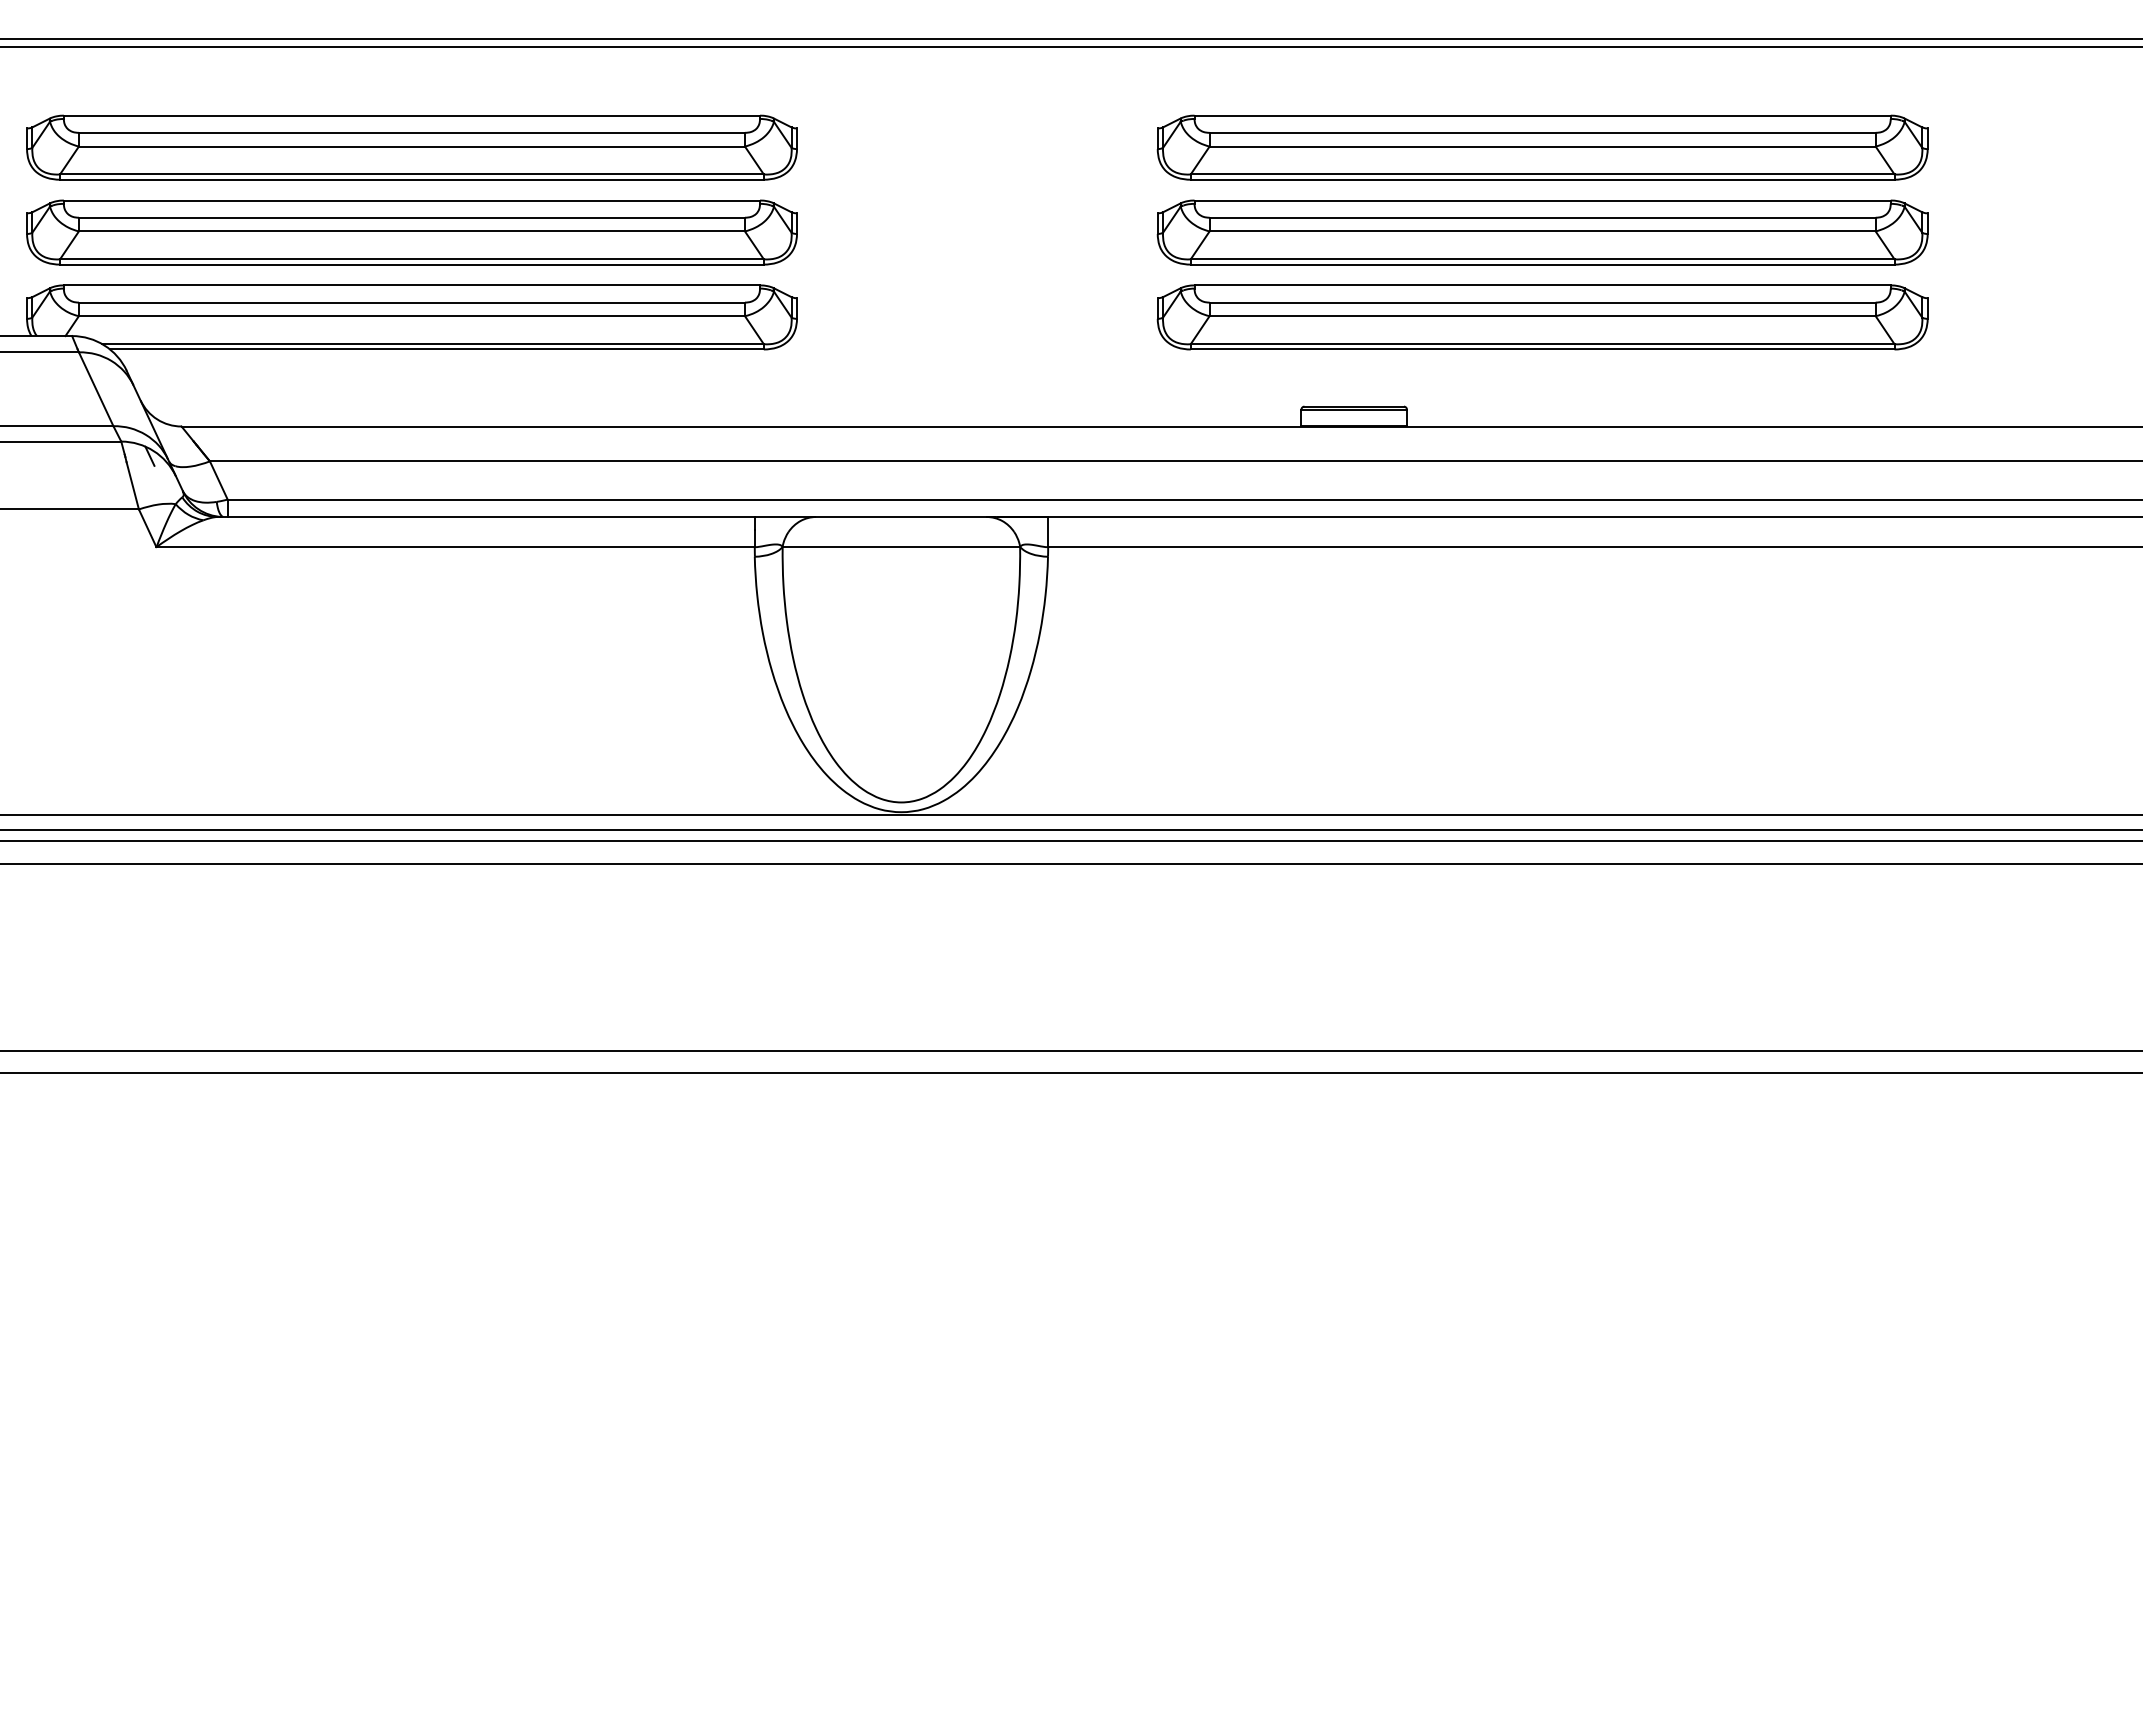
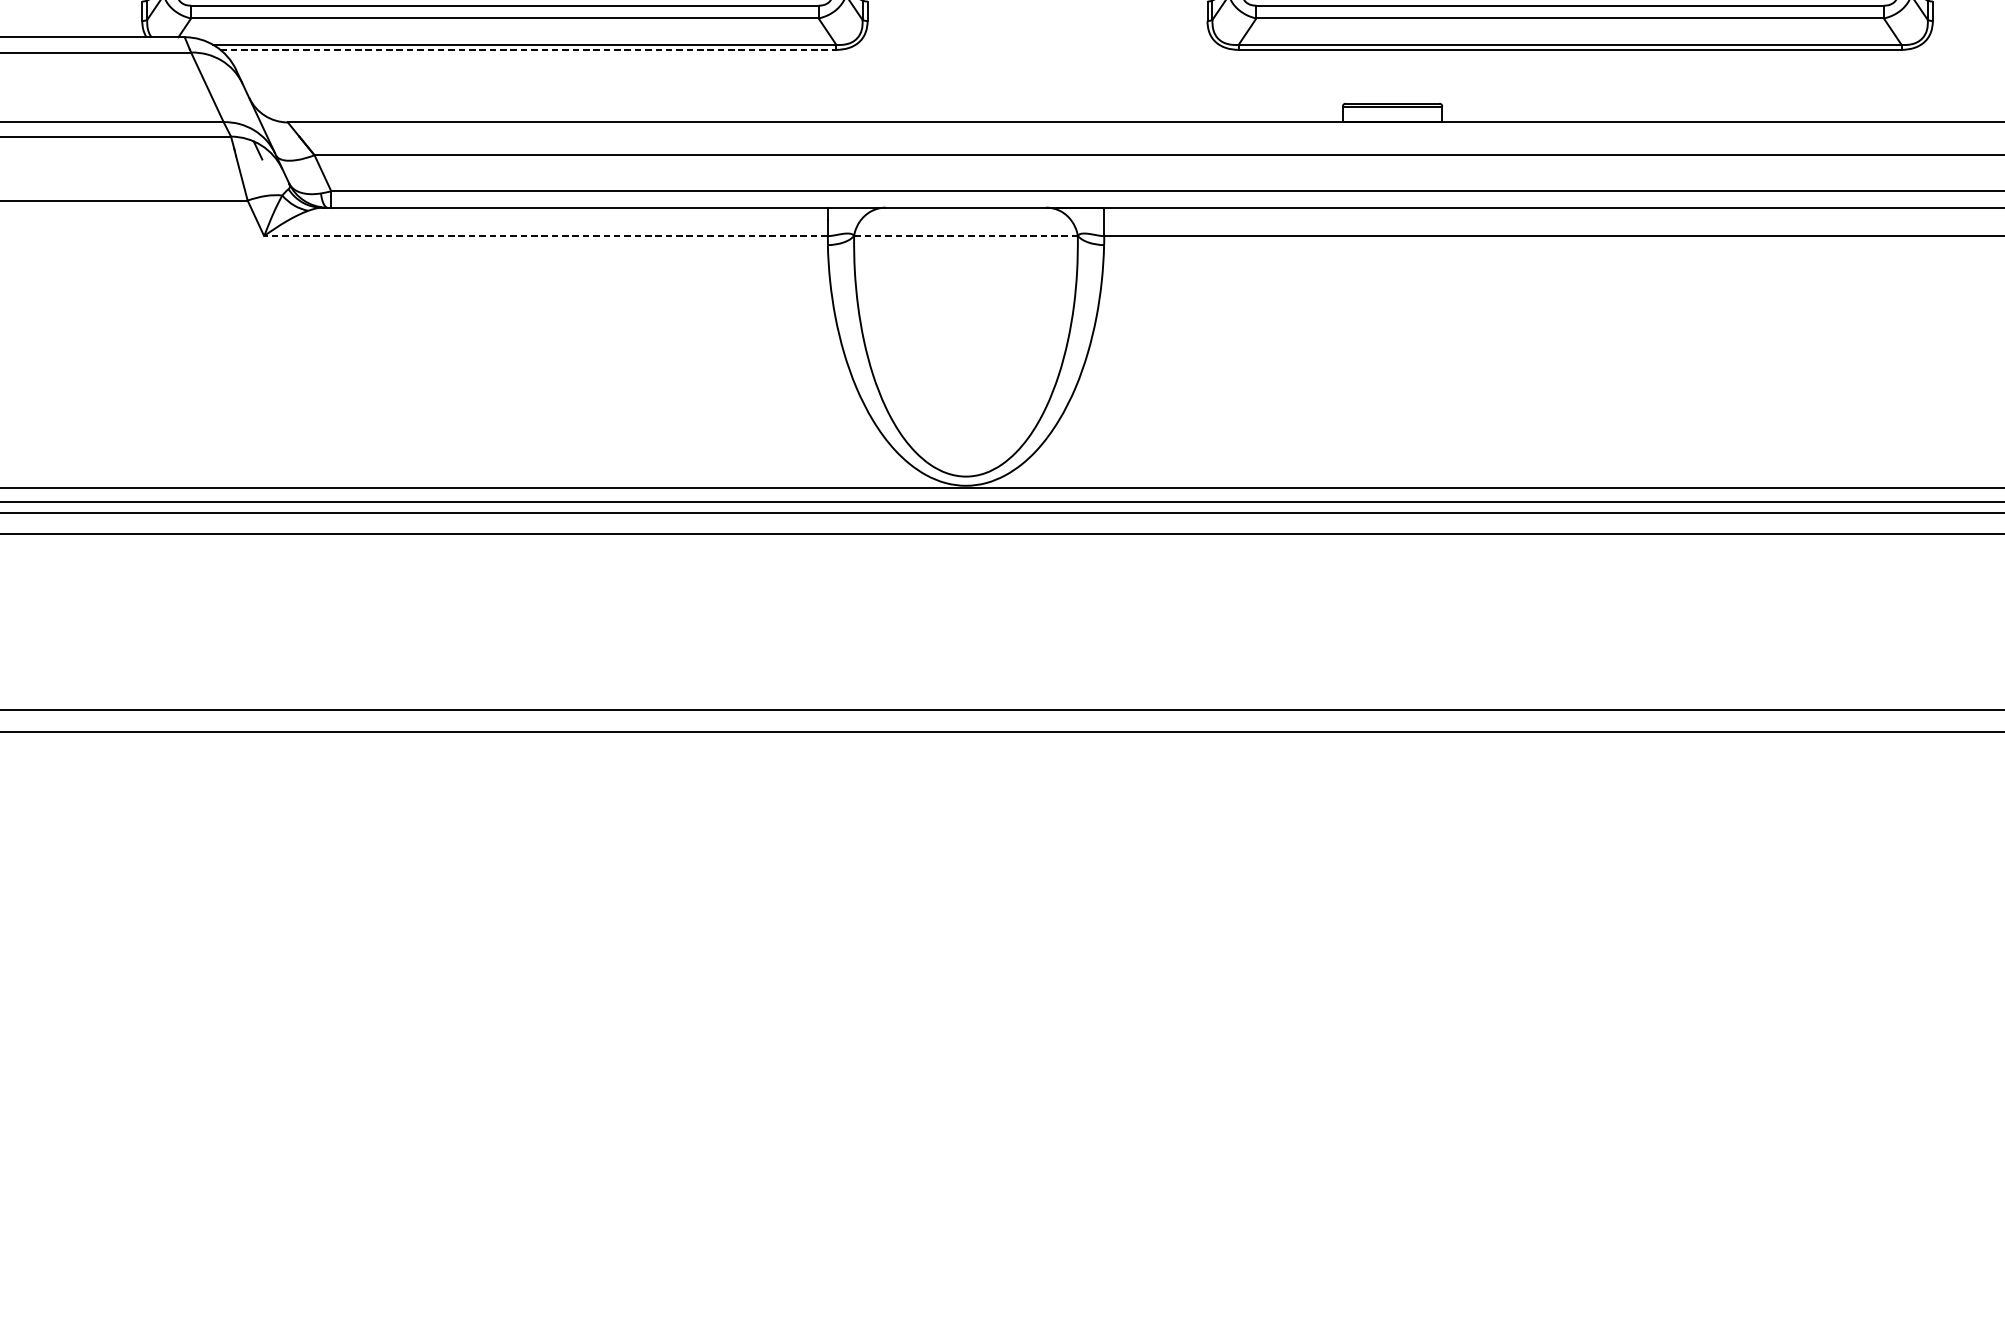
line: (436, 349) -> (528, 49), solid -> dashed
line: (901, 546) -> (966, 235), solid -> dashed
line: (455, 547) -> (545, 236), solid -> dashed

